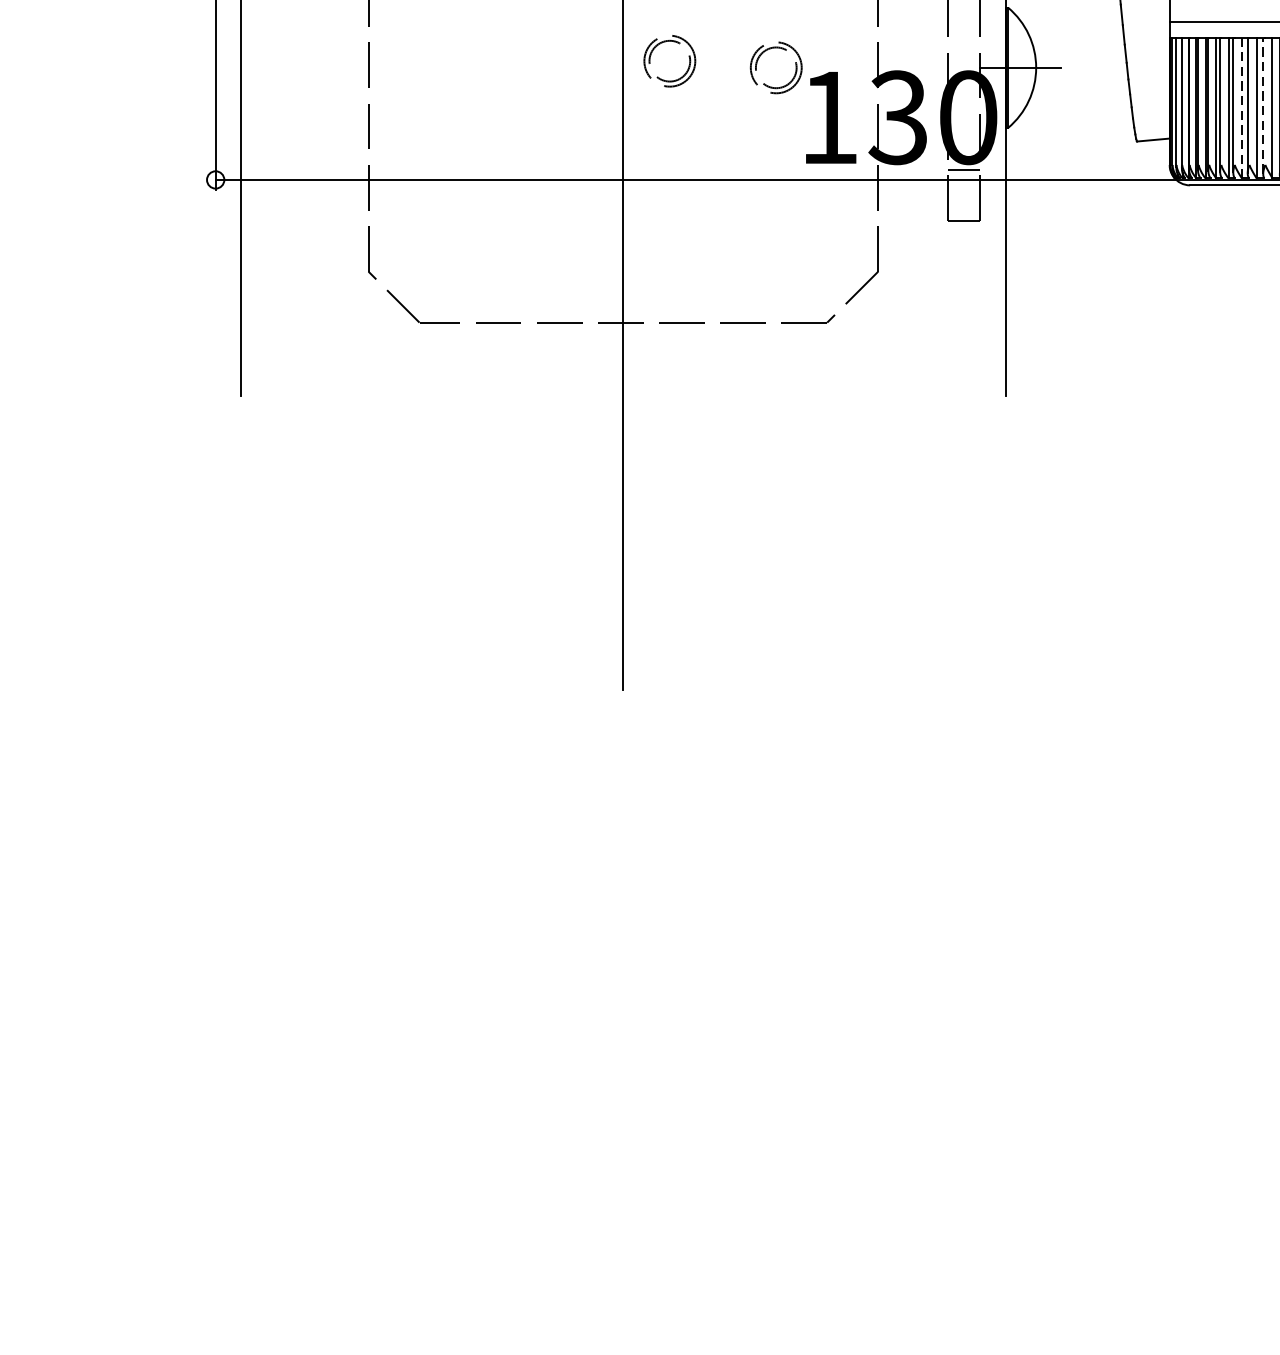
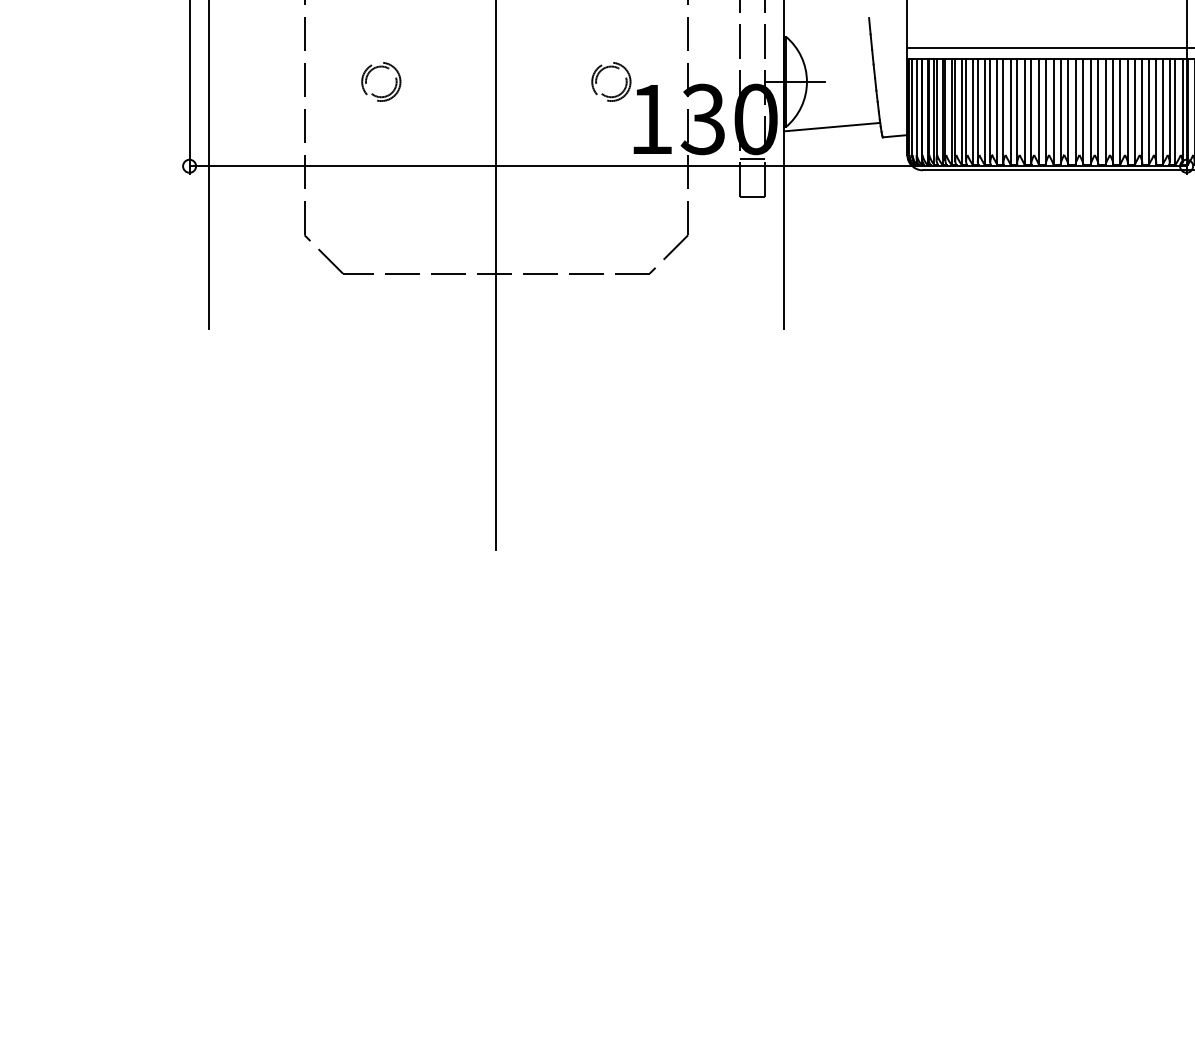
part: (675, 43) -> (385, 68), moved
line: (1262, 104) -> (977, 109), dashed -> solid
line: (1241, 108) -> (961, 112), dashed -> solid
line: (1068, 127) -> (831, 126), added

